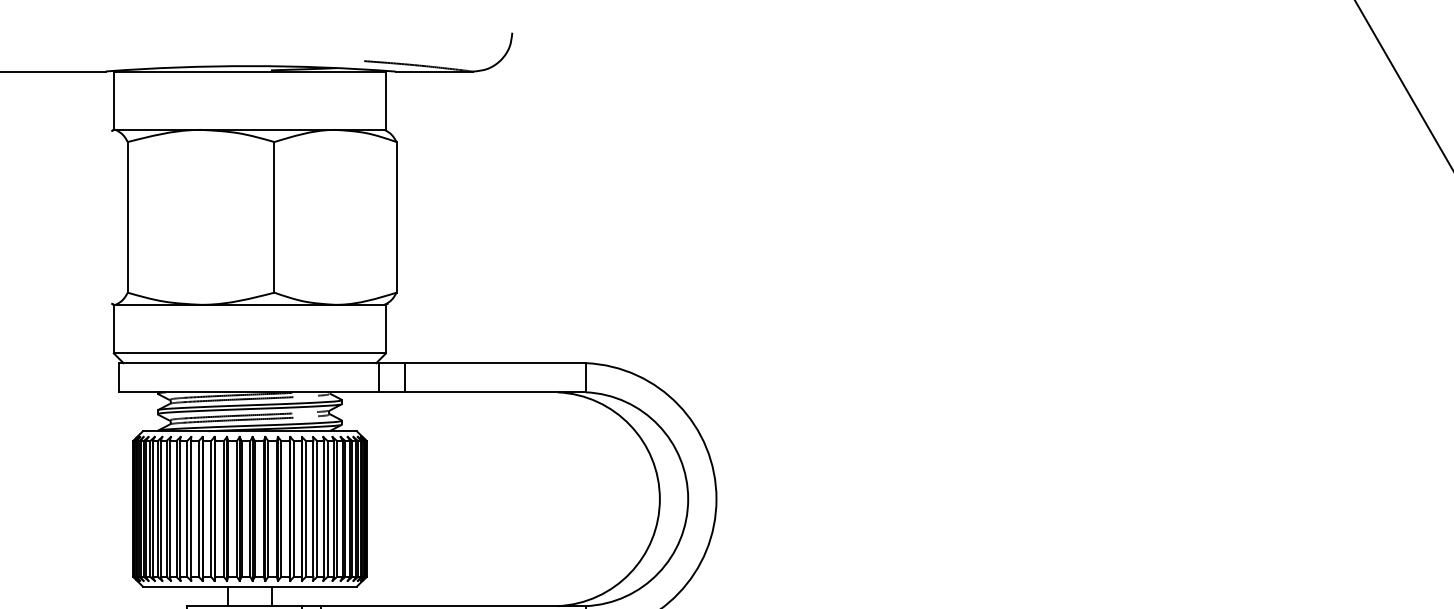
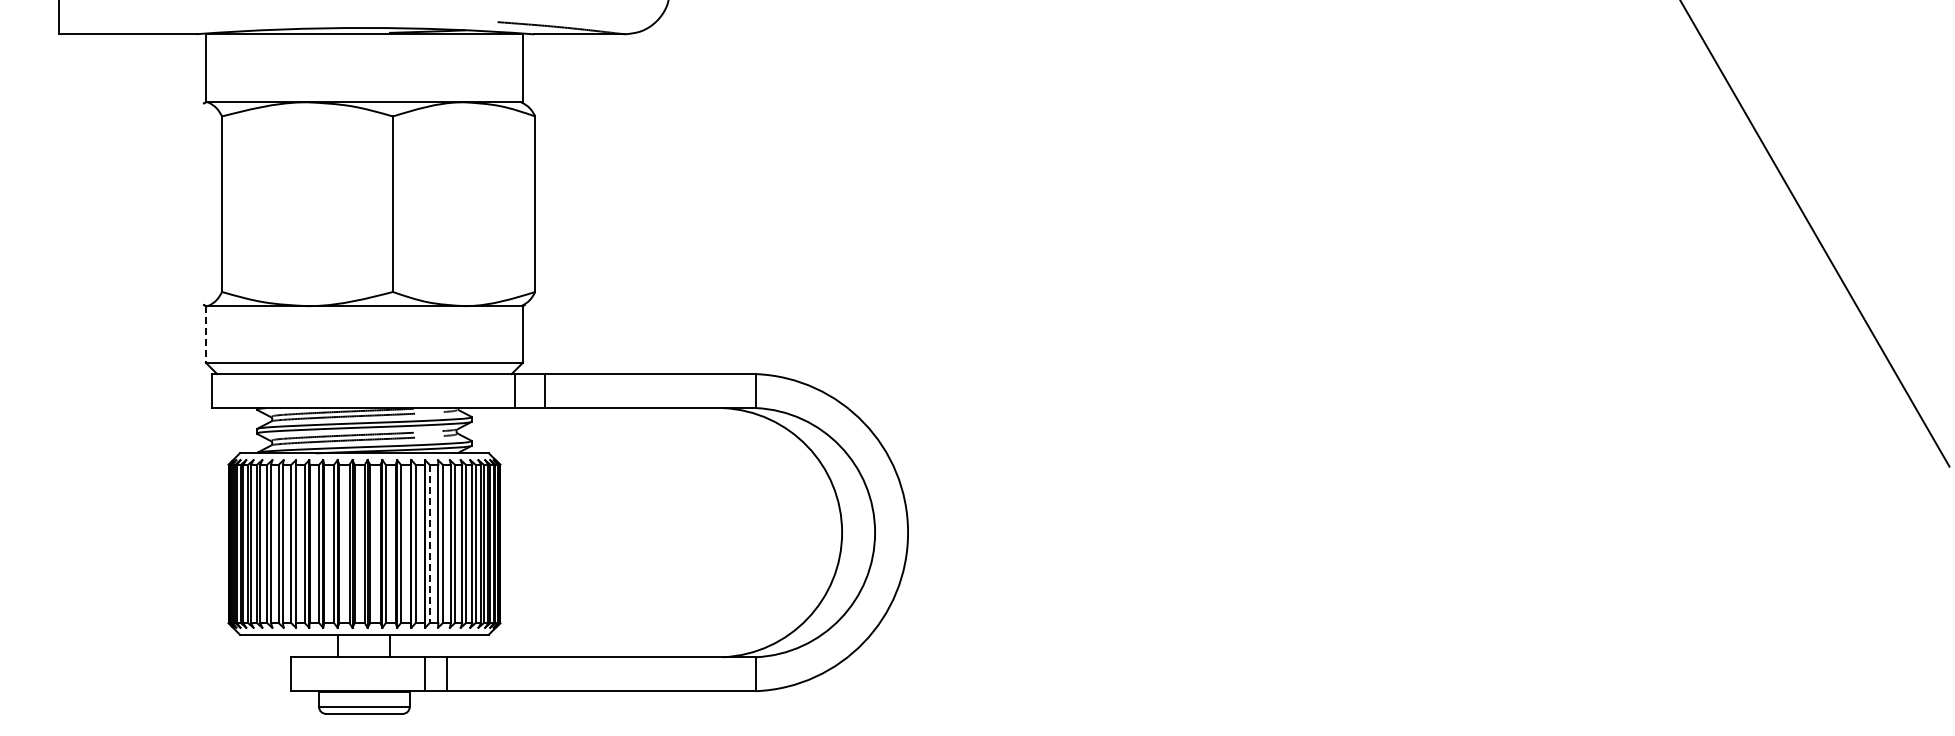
line: (113, 329) -> (205, 334), solid -> dashed
line: (305, 509) -> (429, 544), solid -> dashed

